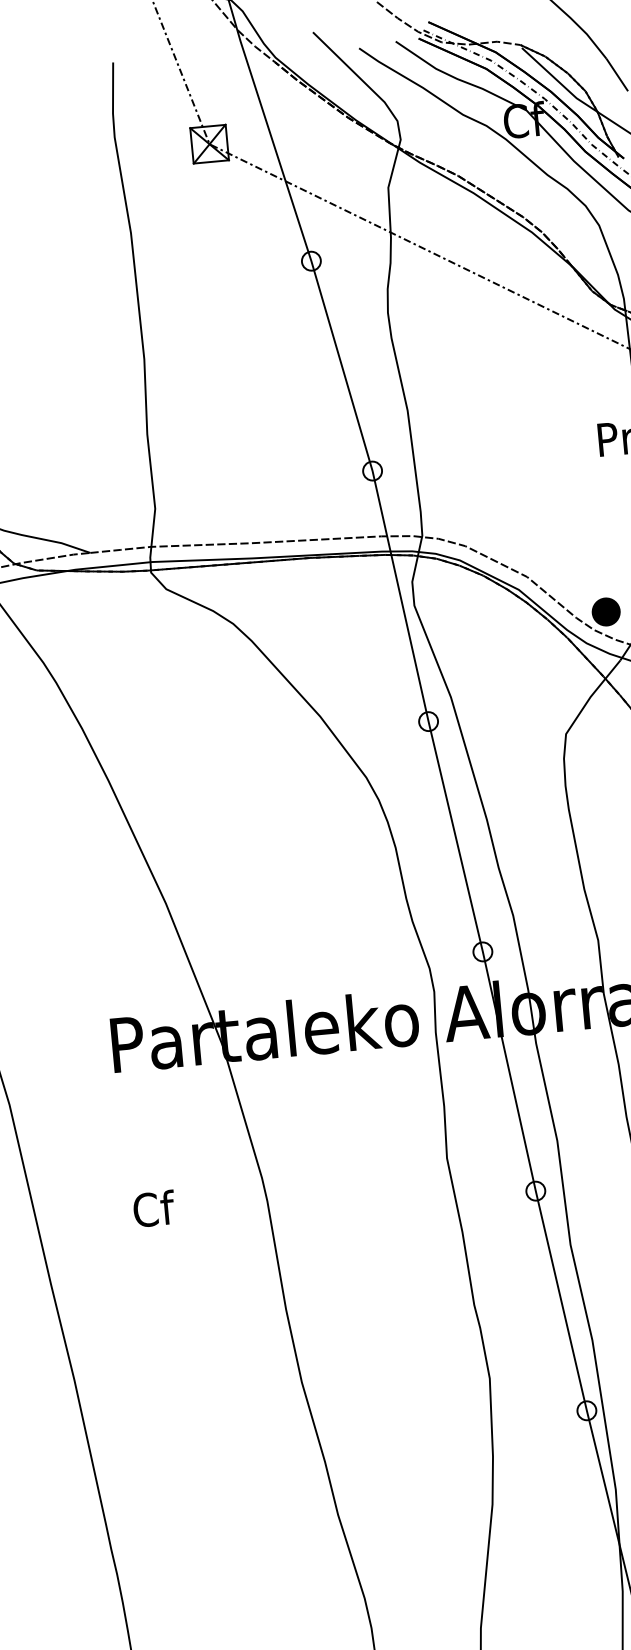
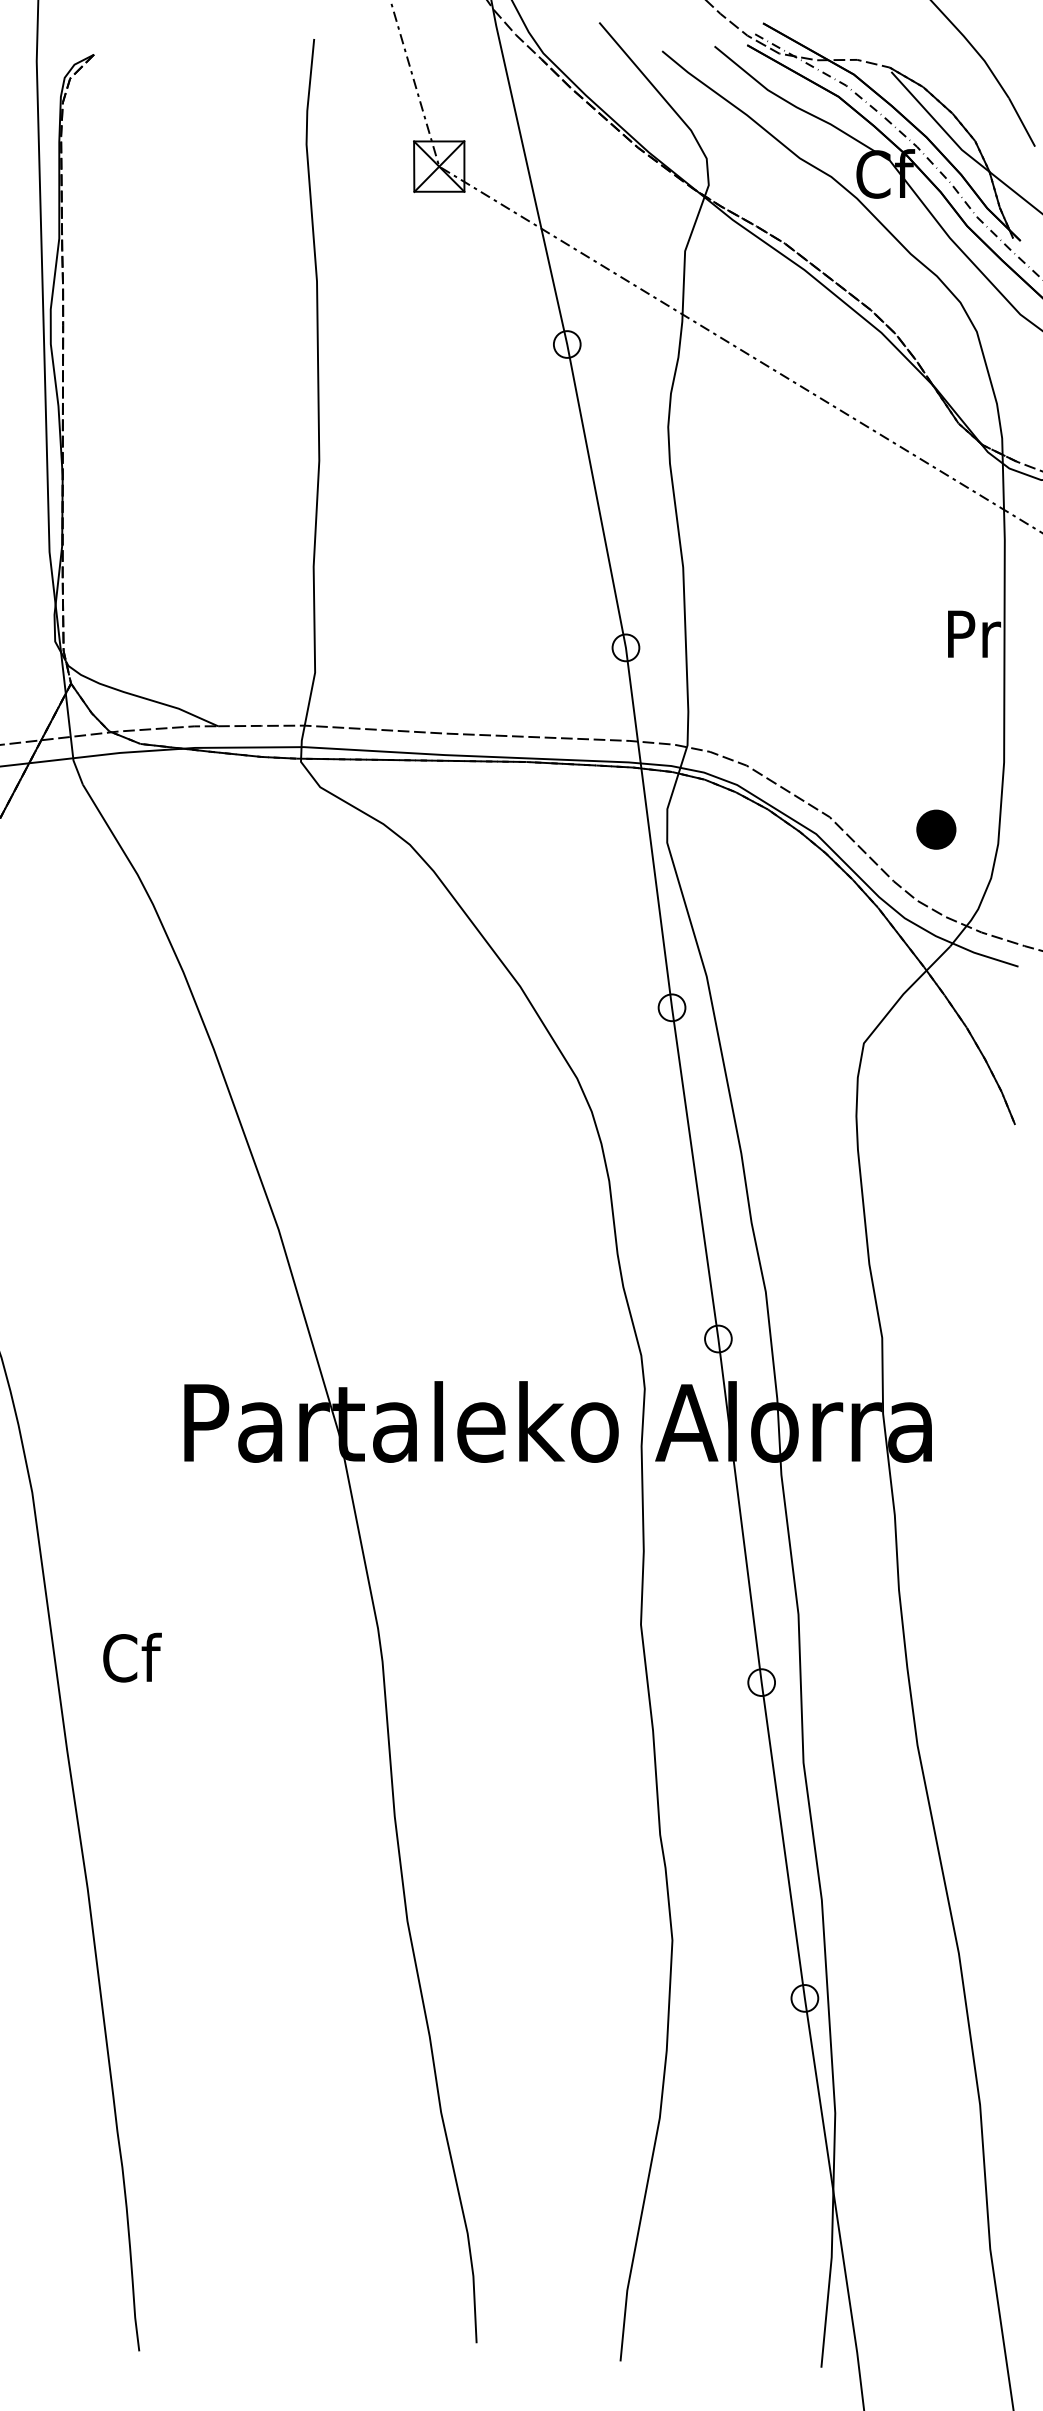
part: (606, 611) -> (936, 829), moved
text: (154, 1208) -> (132, 1657), moved

